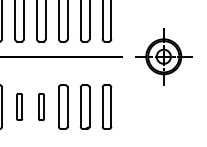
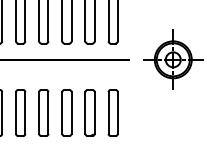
part: (19, 106) -> (20, 112), size x1.67
part: (41, 106) -> (43, 112), size x1.67

